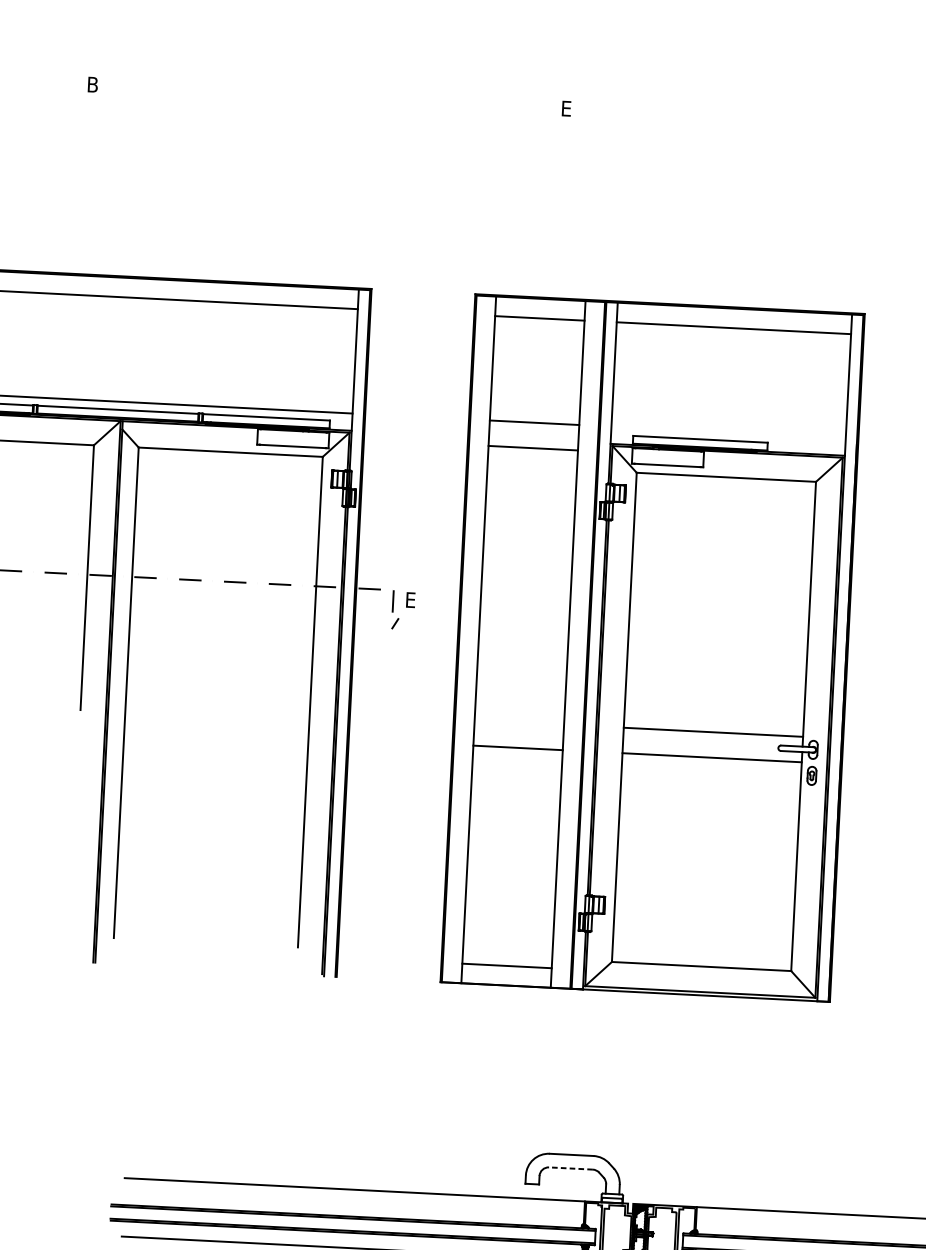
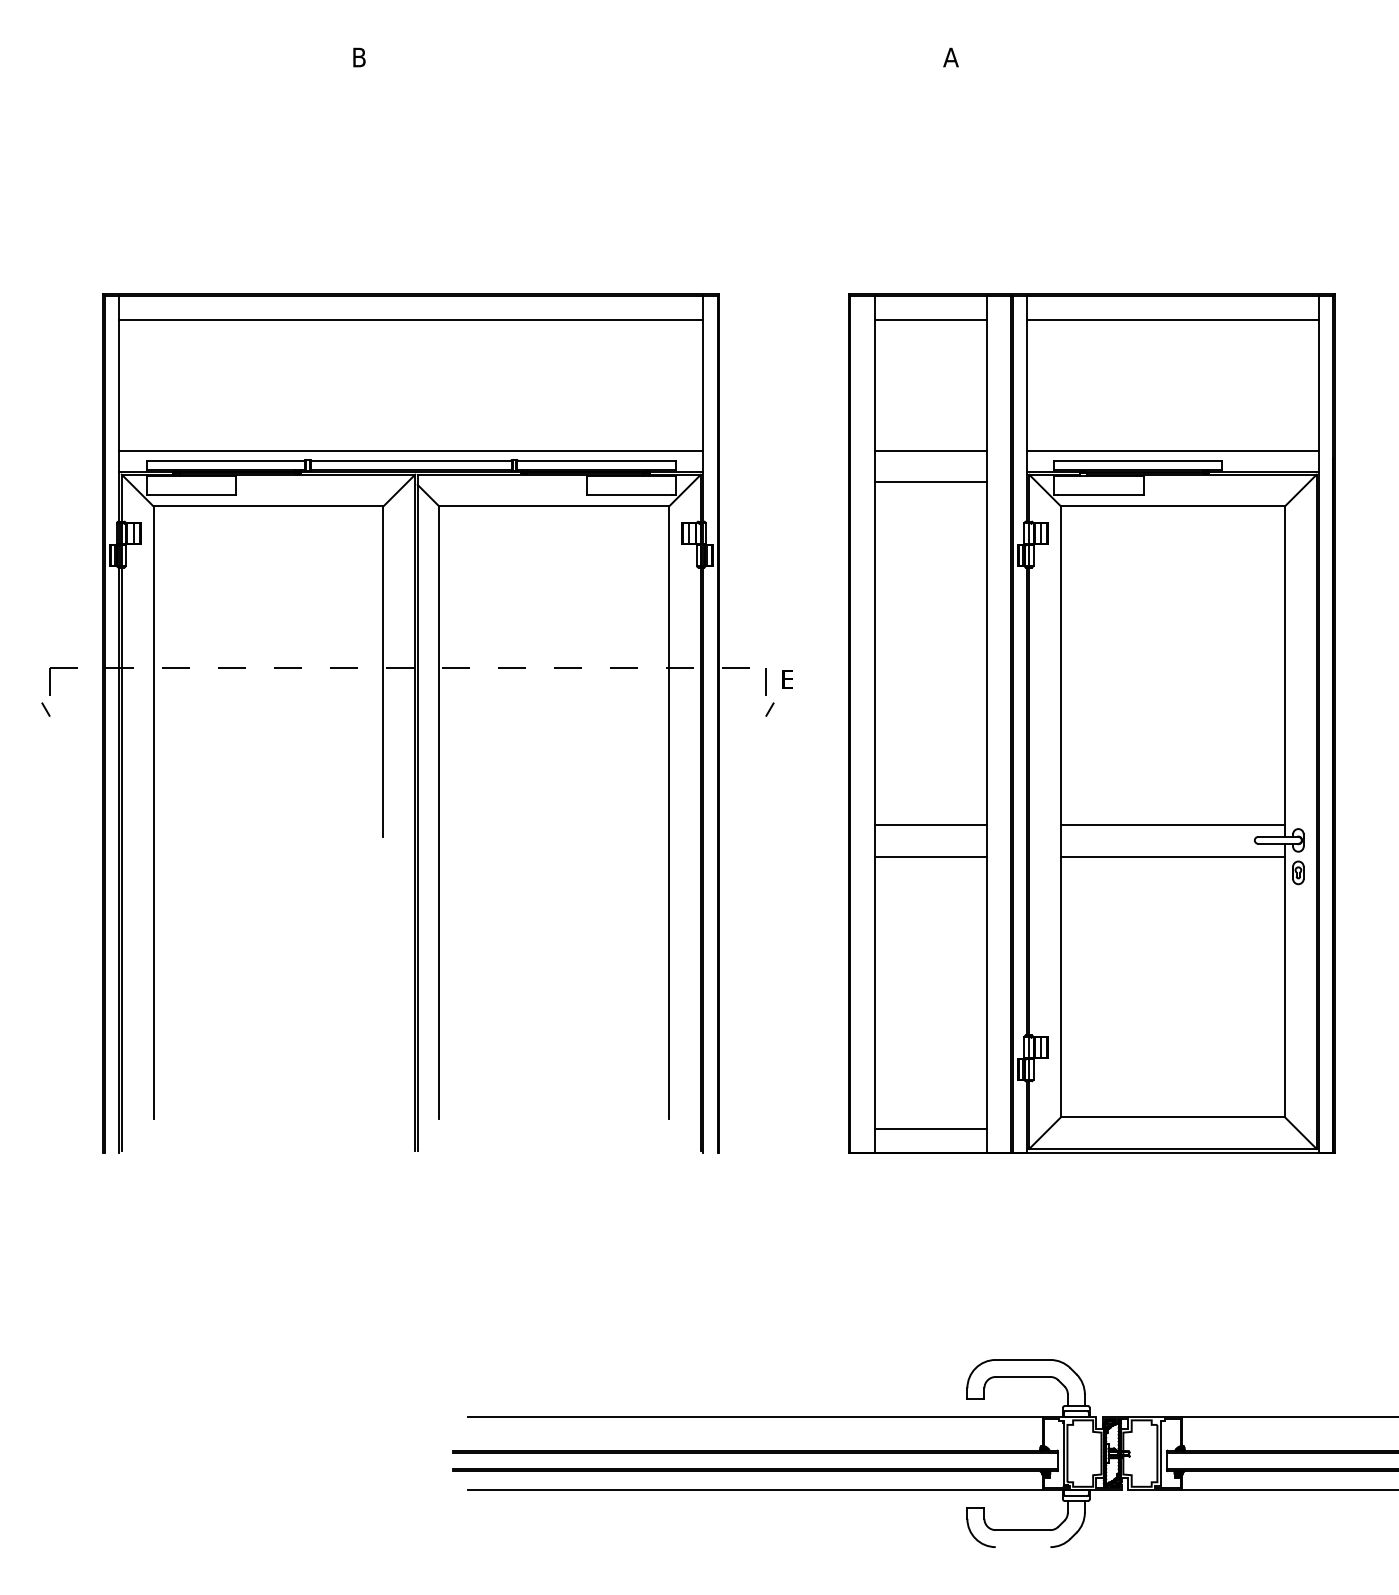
text: (566, 108) -> (950, 57), E -> A
line: (728, 432) -> (1172, 450), added
line: (519, 722) -> (930, 824), added
line: (570, 1168) -> (1022, 1376), dashed -> solid

